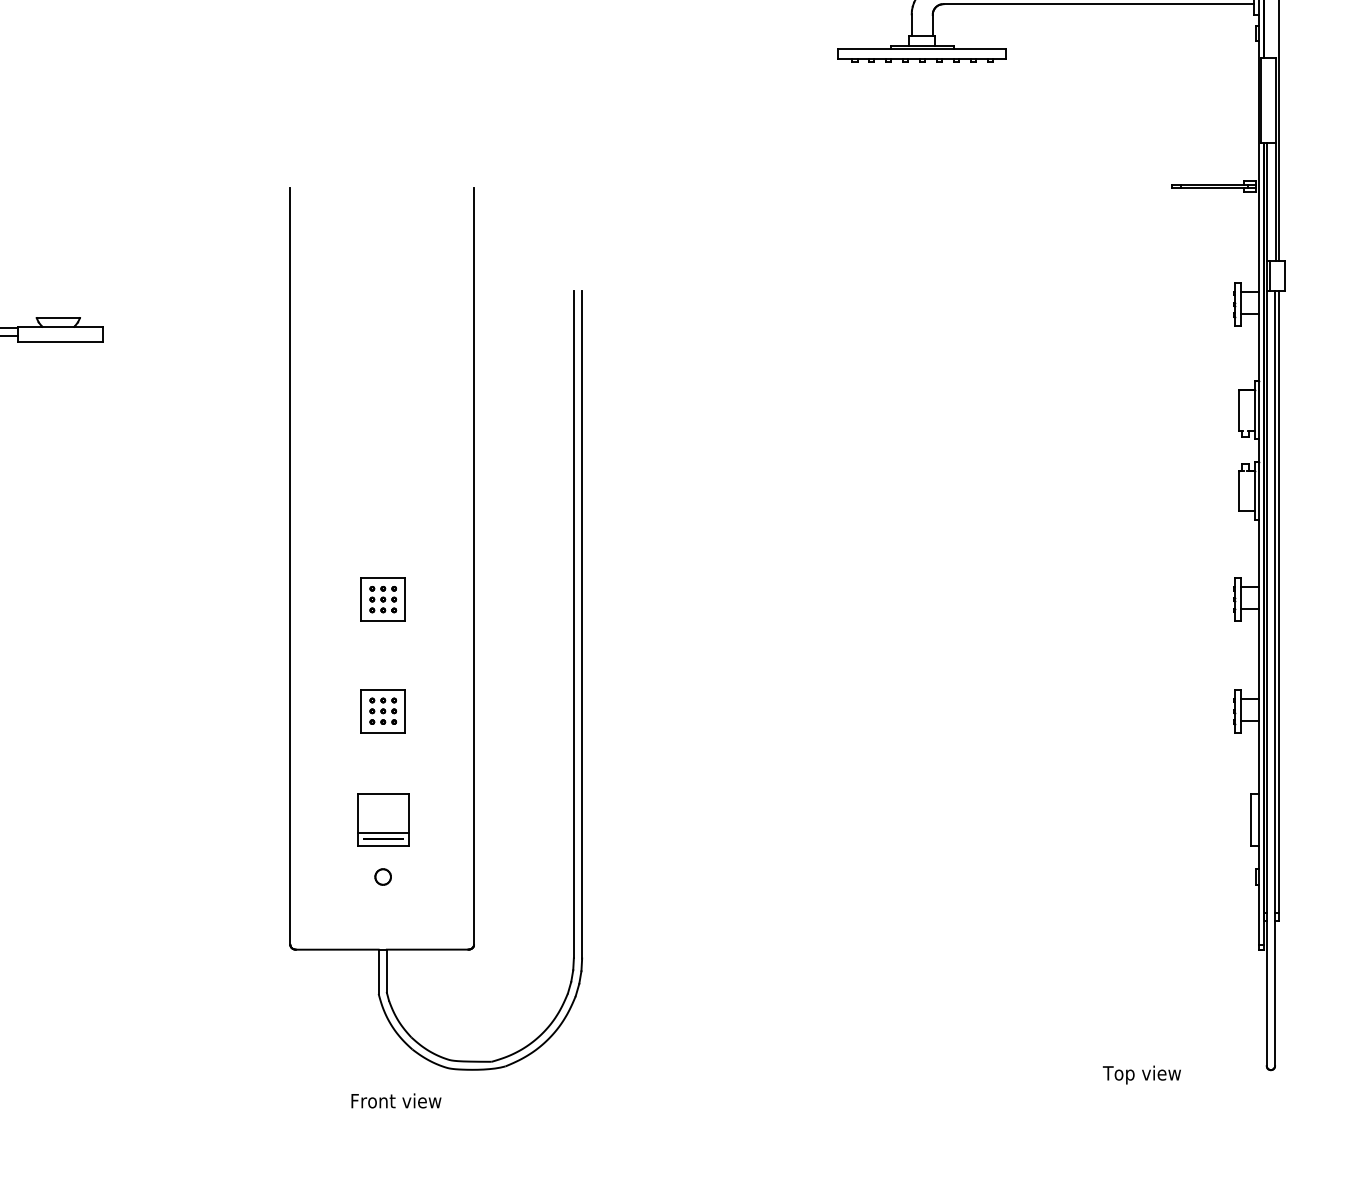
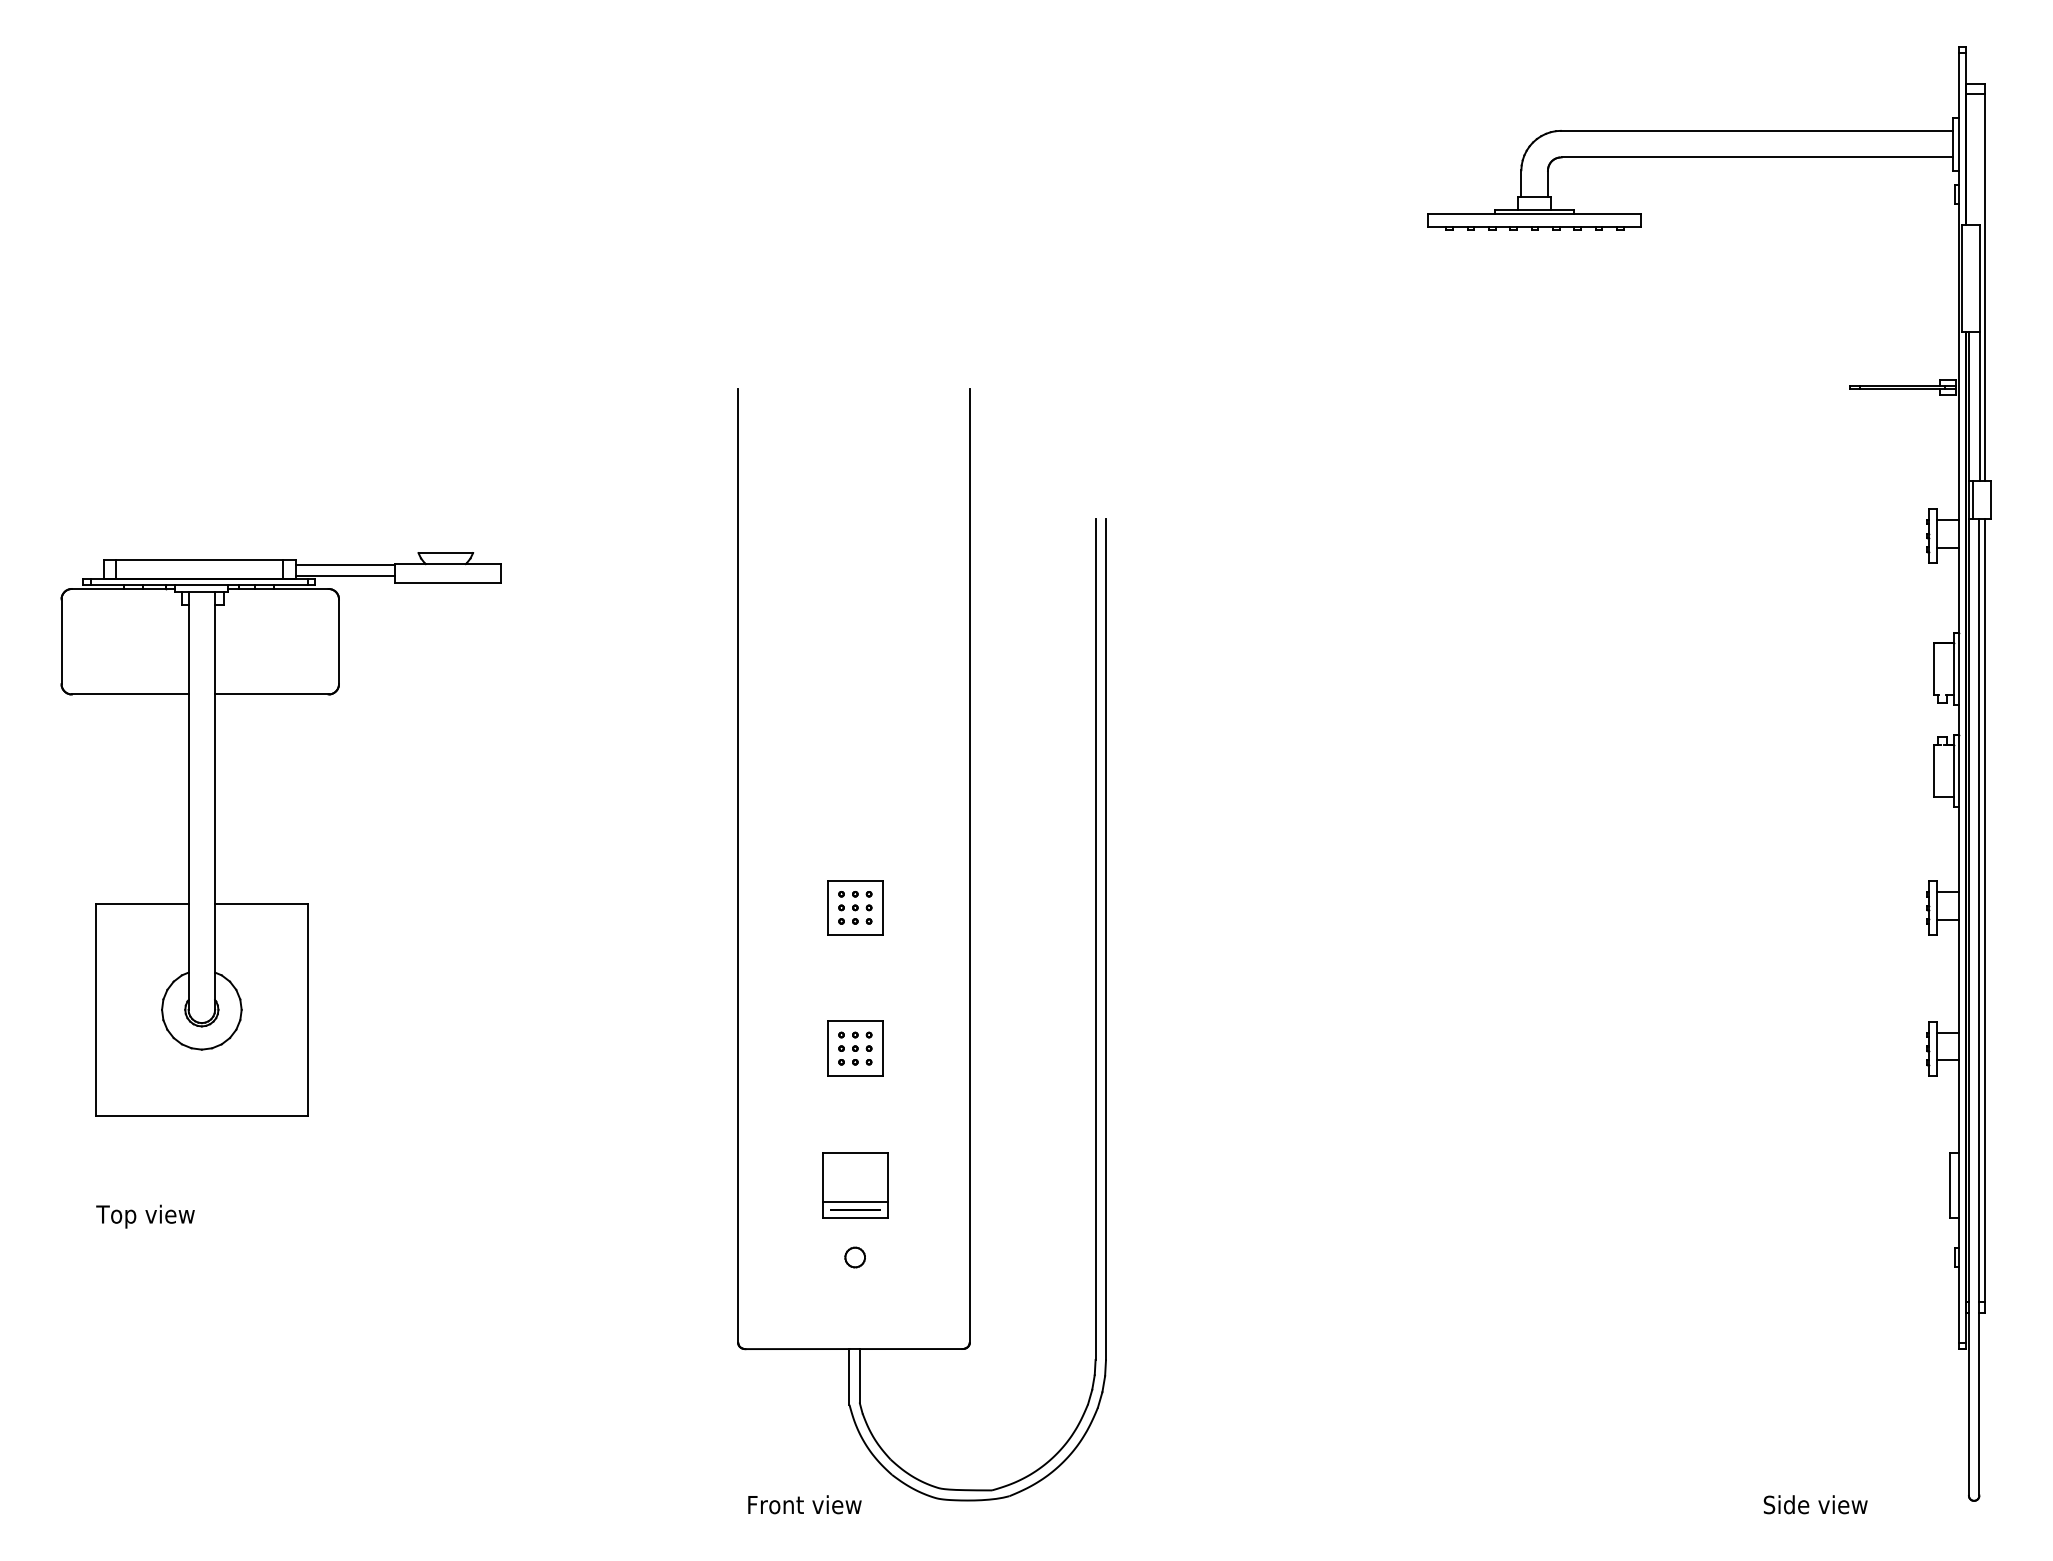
text: (1144, 1075) -> (1814, 1507), Top view -> Side view
text: (396, 1100) -> (804, 1504), moved

